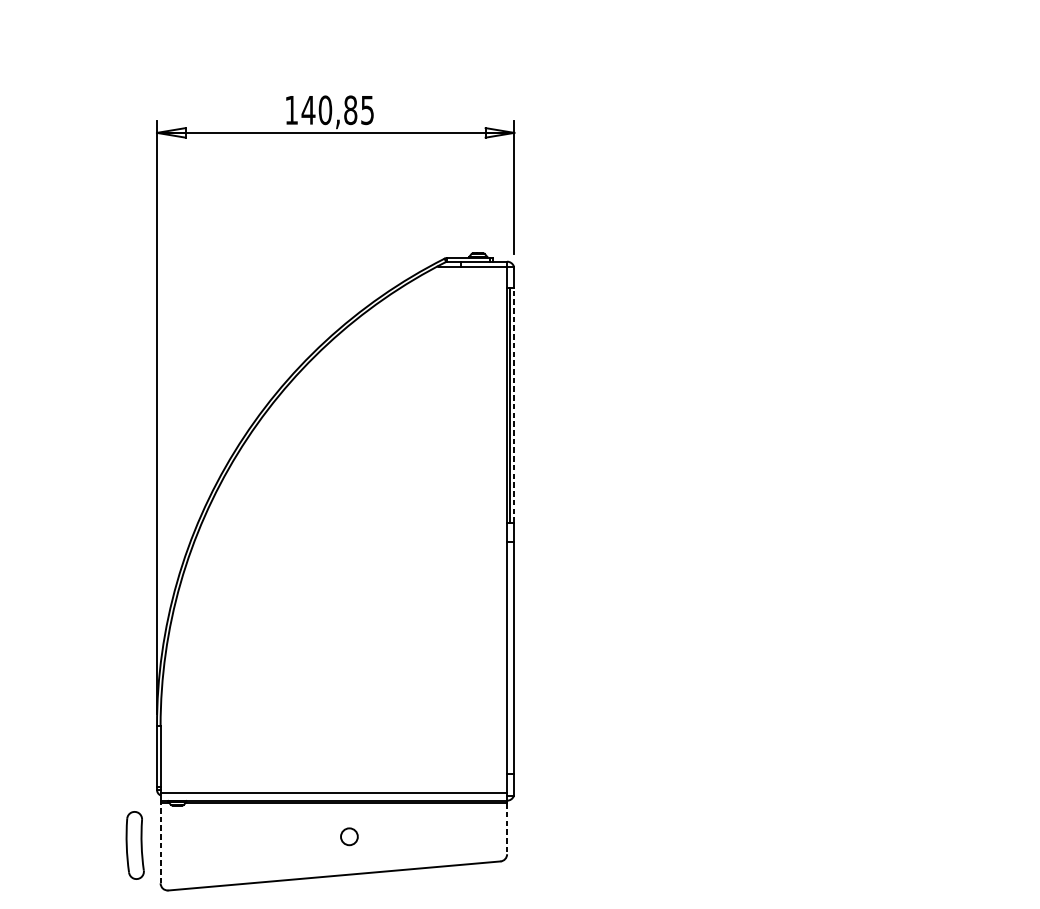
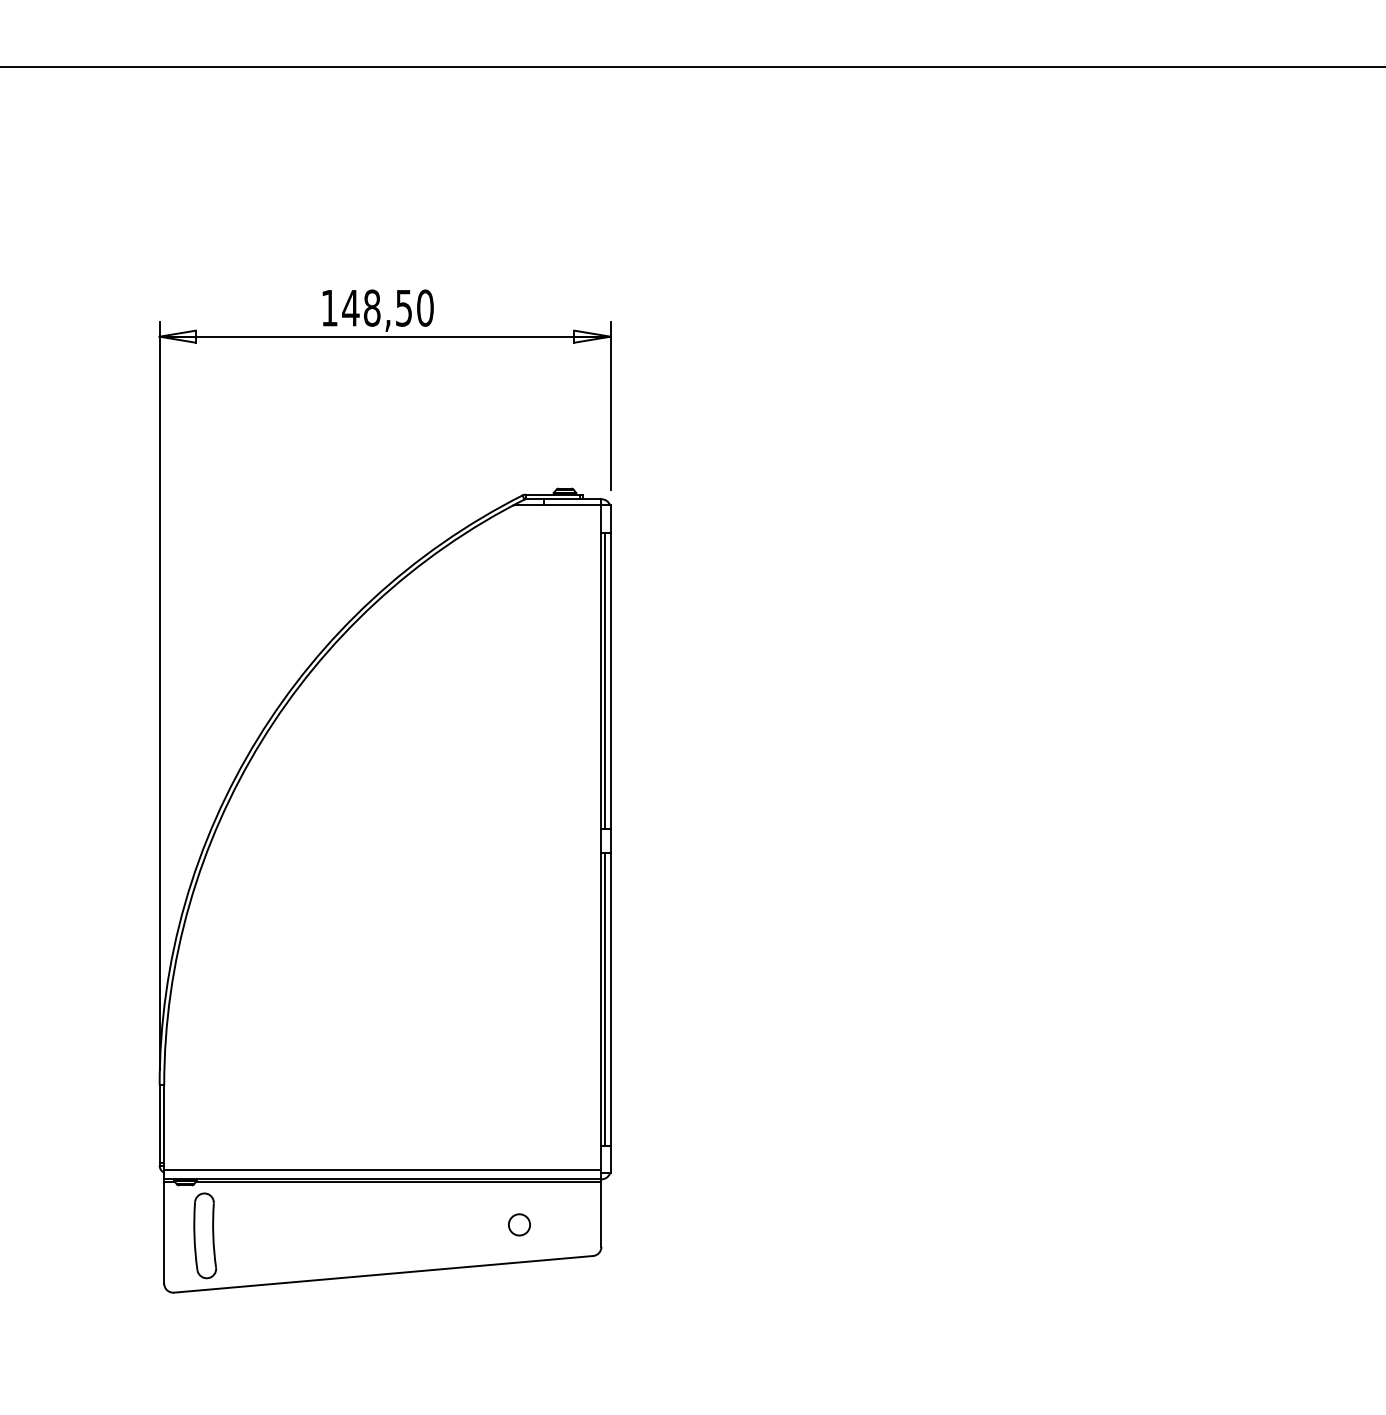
text: (346, 109) -> (398, 307), 140,85 -> 148,50
line: (514, 405) -> (610, 680), dashed -> solid
line: (509, 657) -> (604, 998), added
line: (507, 829) -> (601, 1215), dashed -> solid
circle: (349, 836) -> (519, 1224), moved
line: (160, 842) -> (164, 1232), dashed -> solid
part: (135, 845) -> (205, 1235), moved

